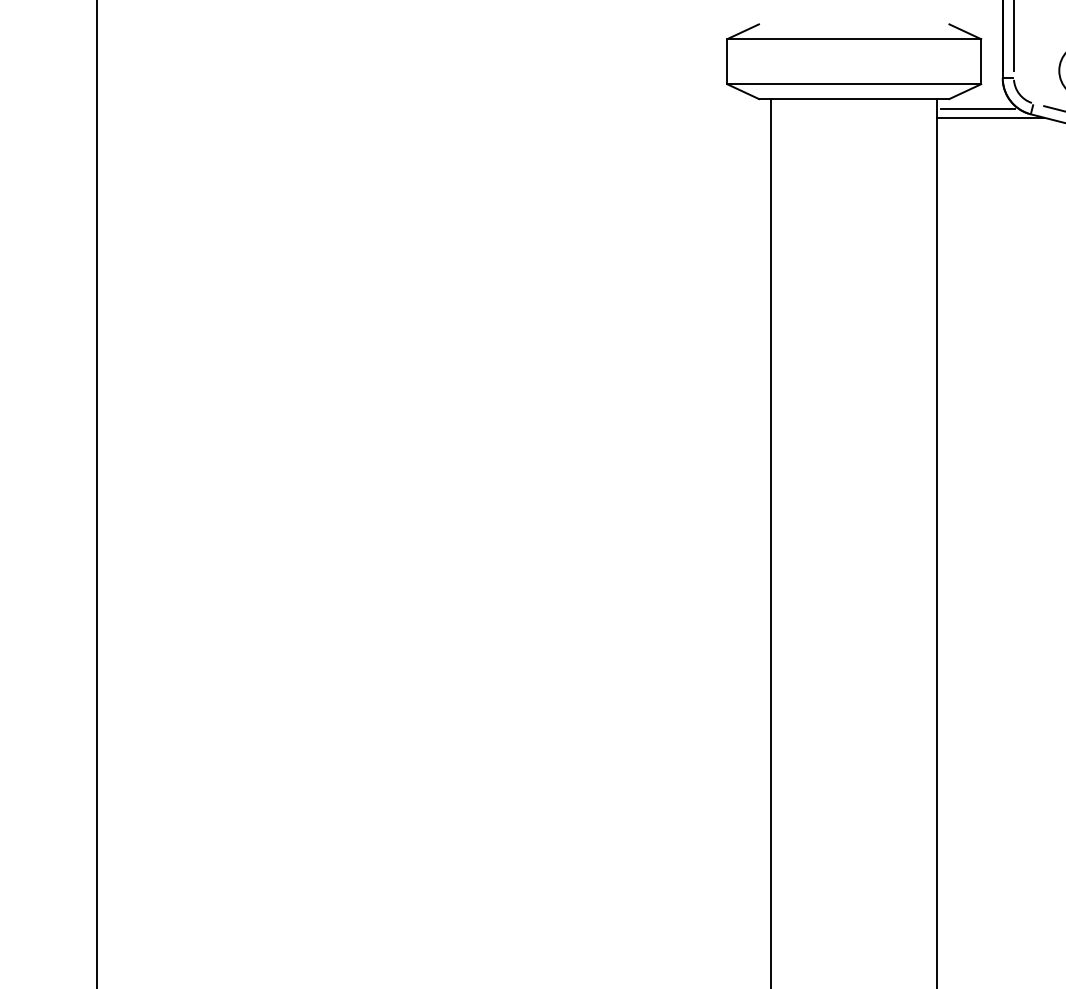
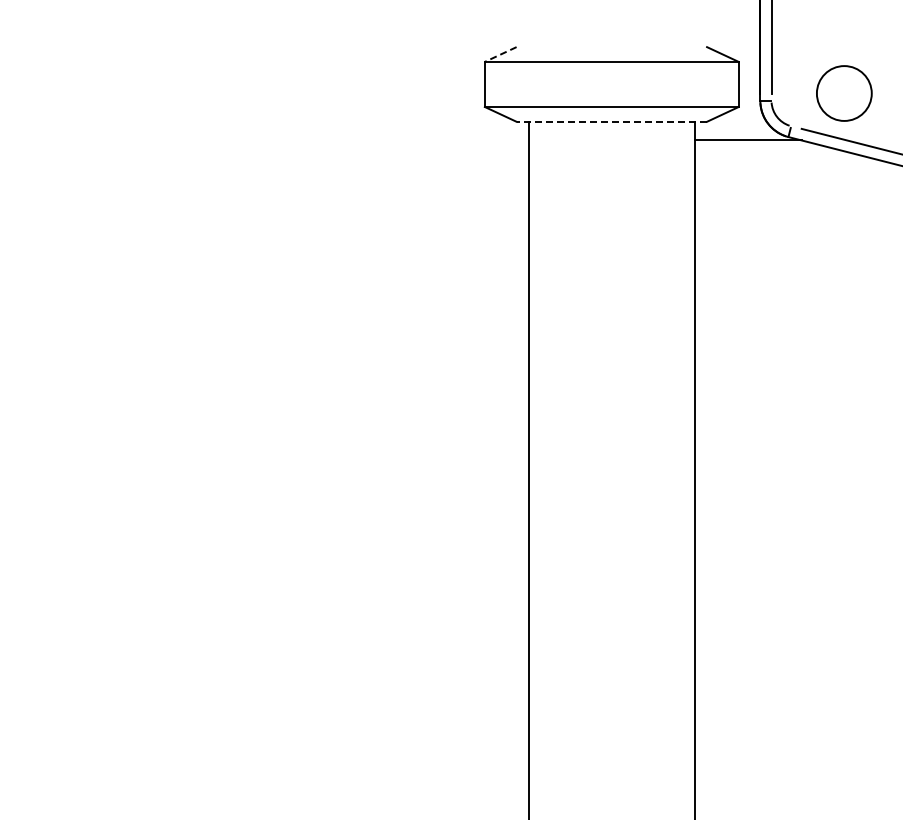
line: (743, 31) -> (501, 54), solid -> dashed
line: (853, 99) -> (611, 122), solid -> dashed
line: (978, 109) -> (736, 132), removed

